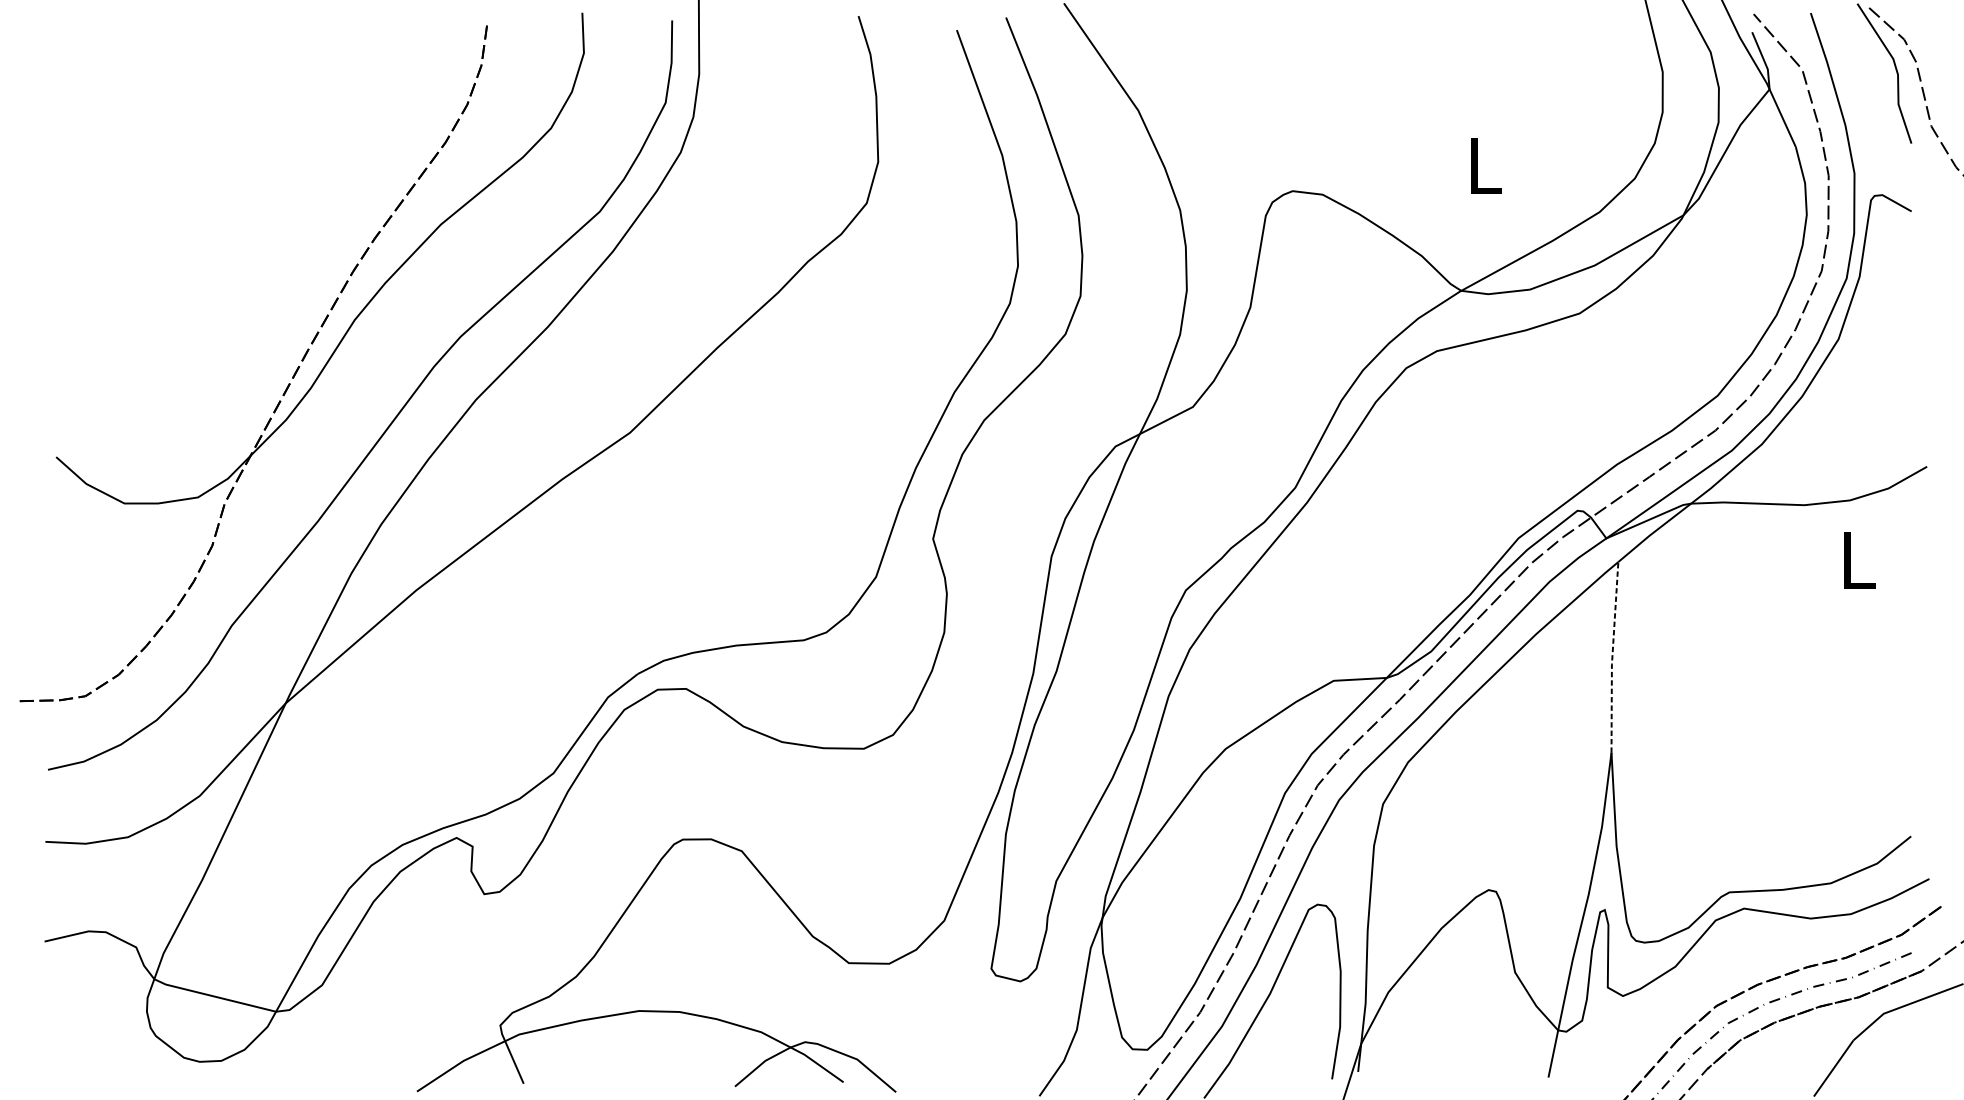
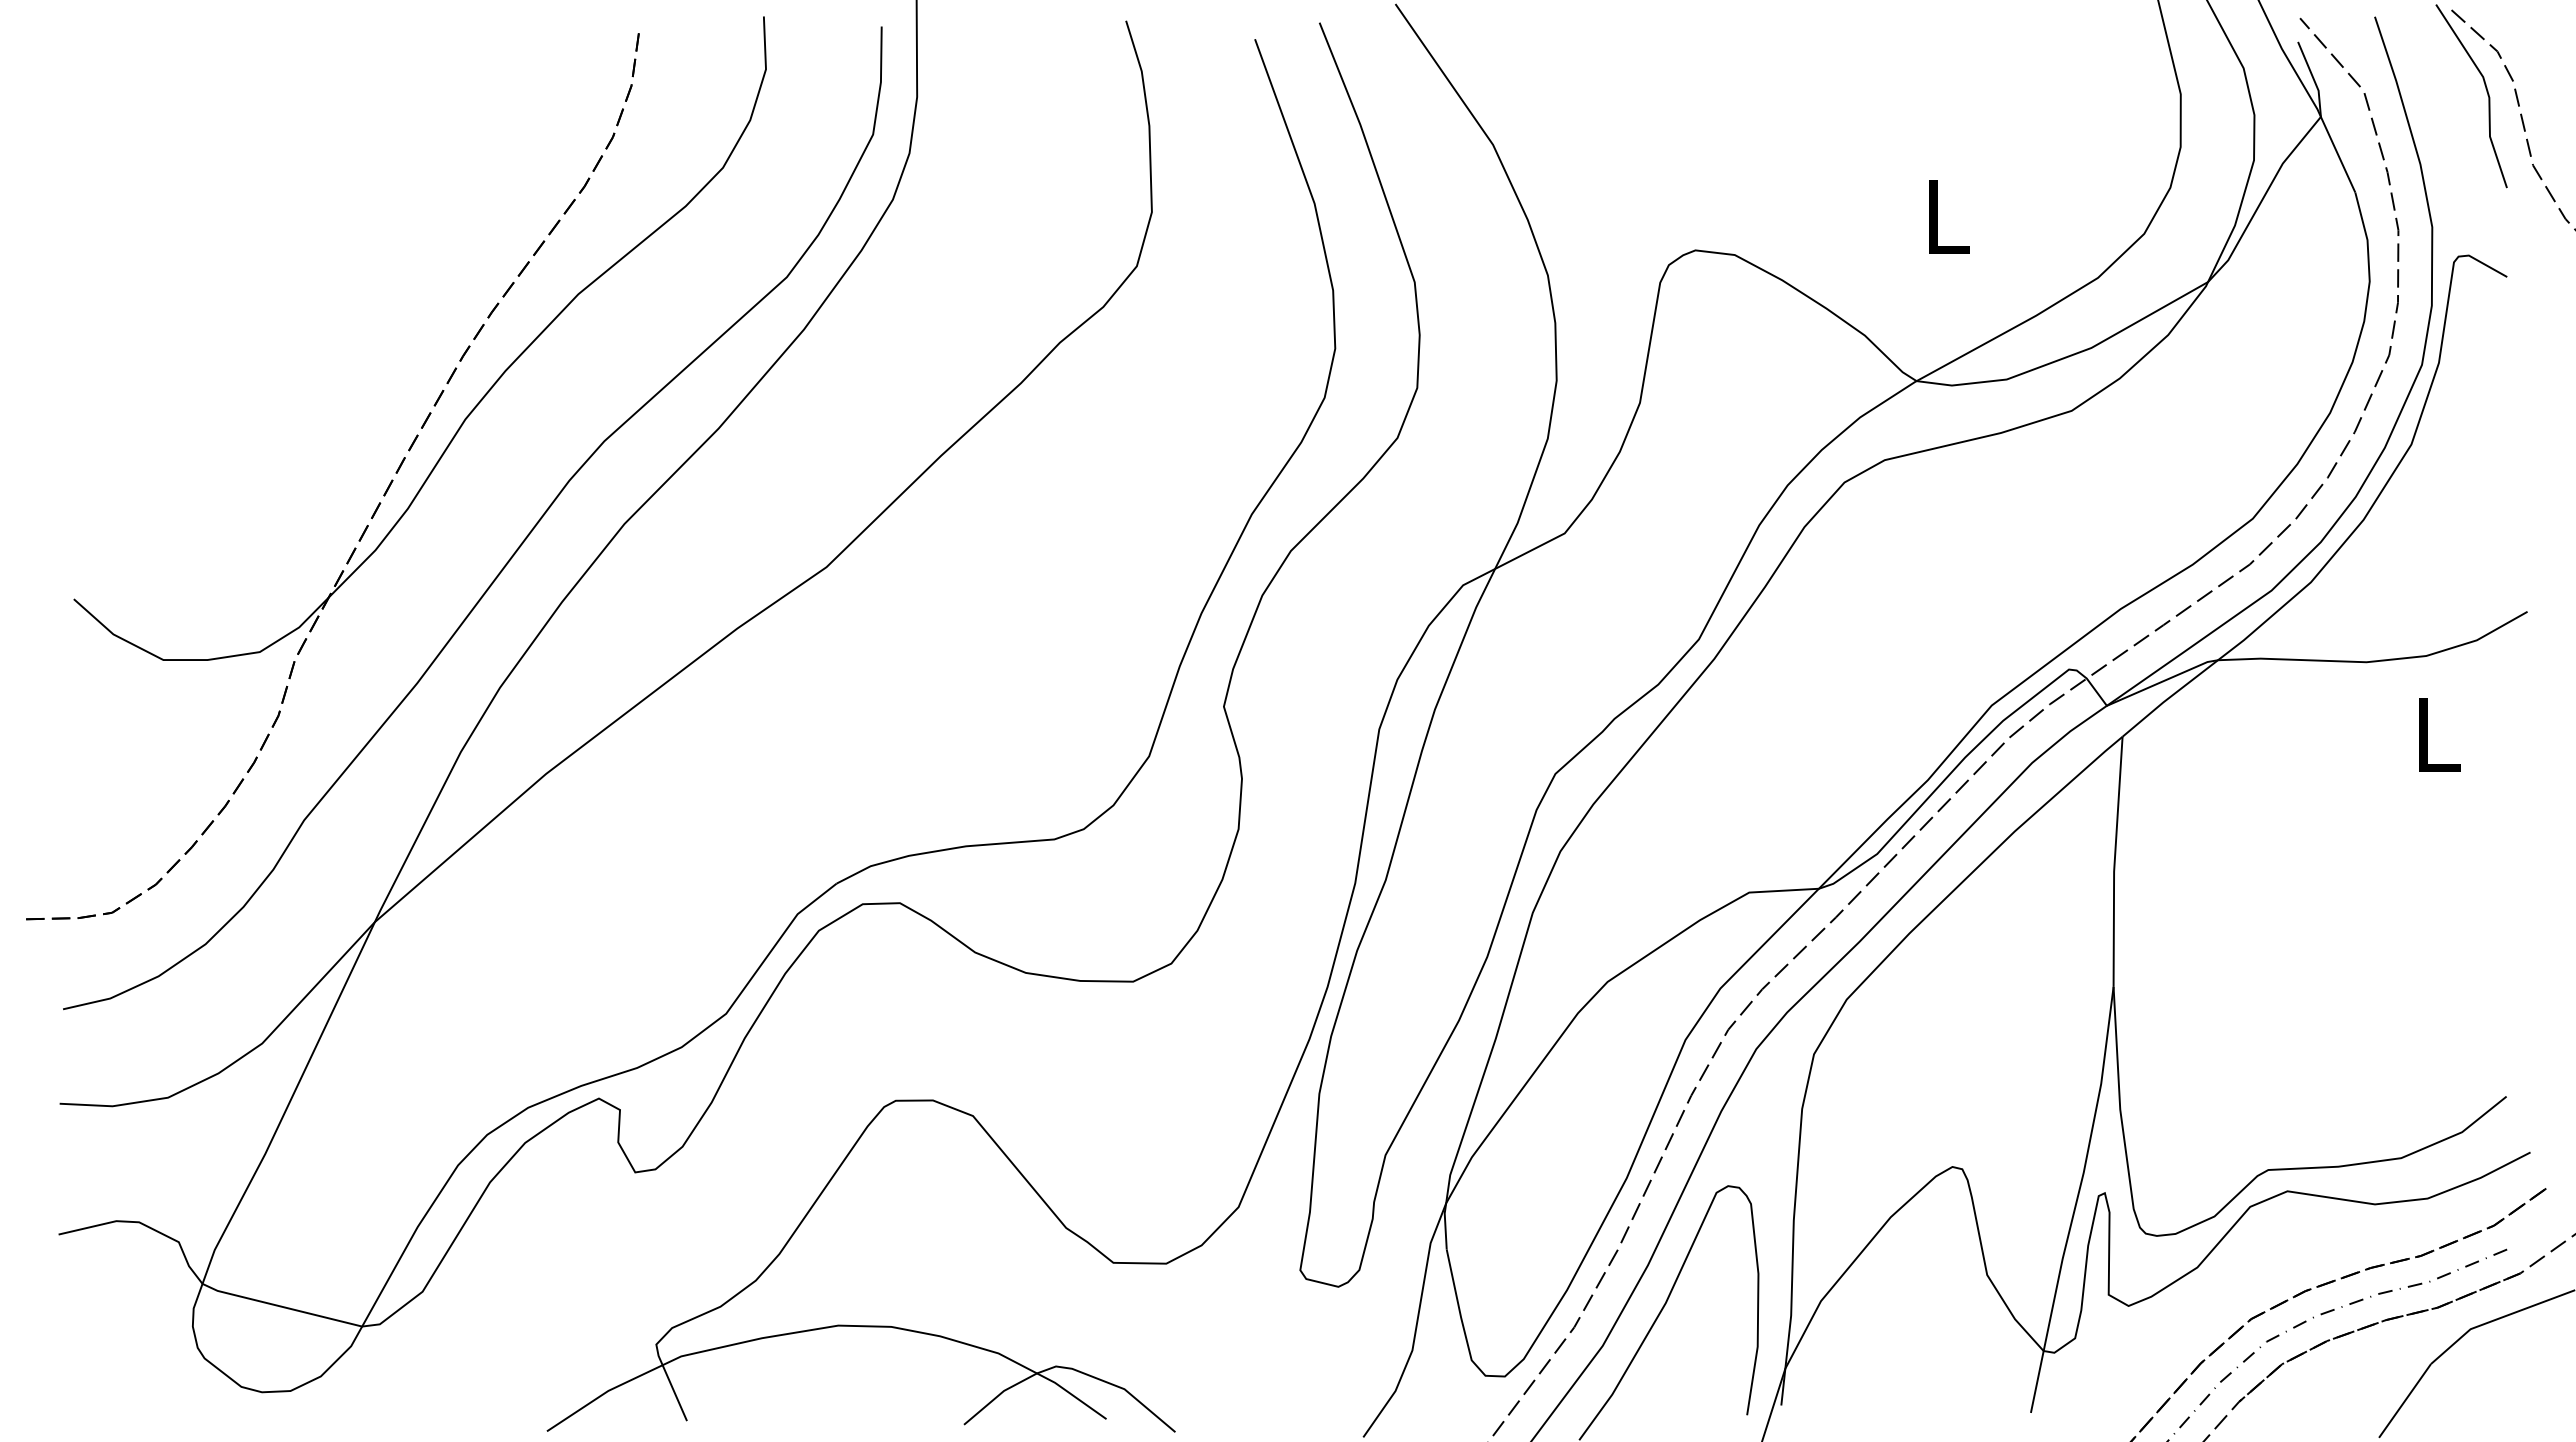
line: (1612, 657) -> (2114, 861), dashed -> solid

